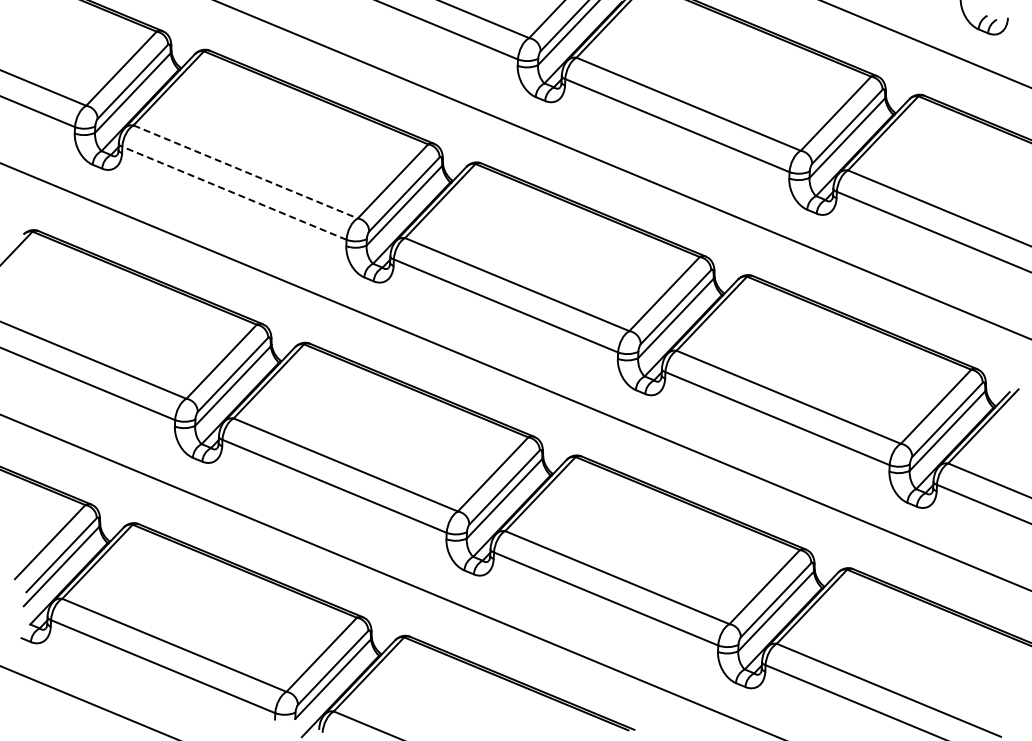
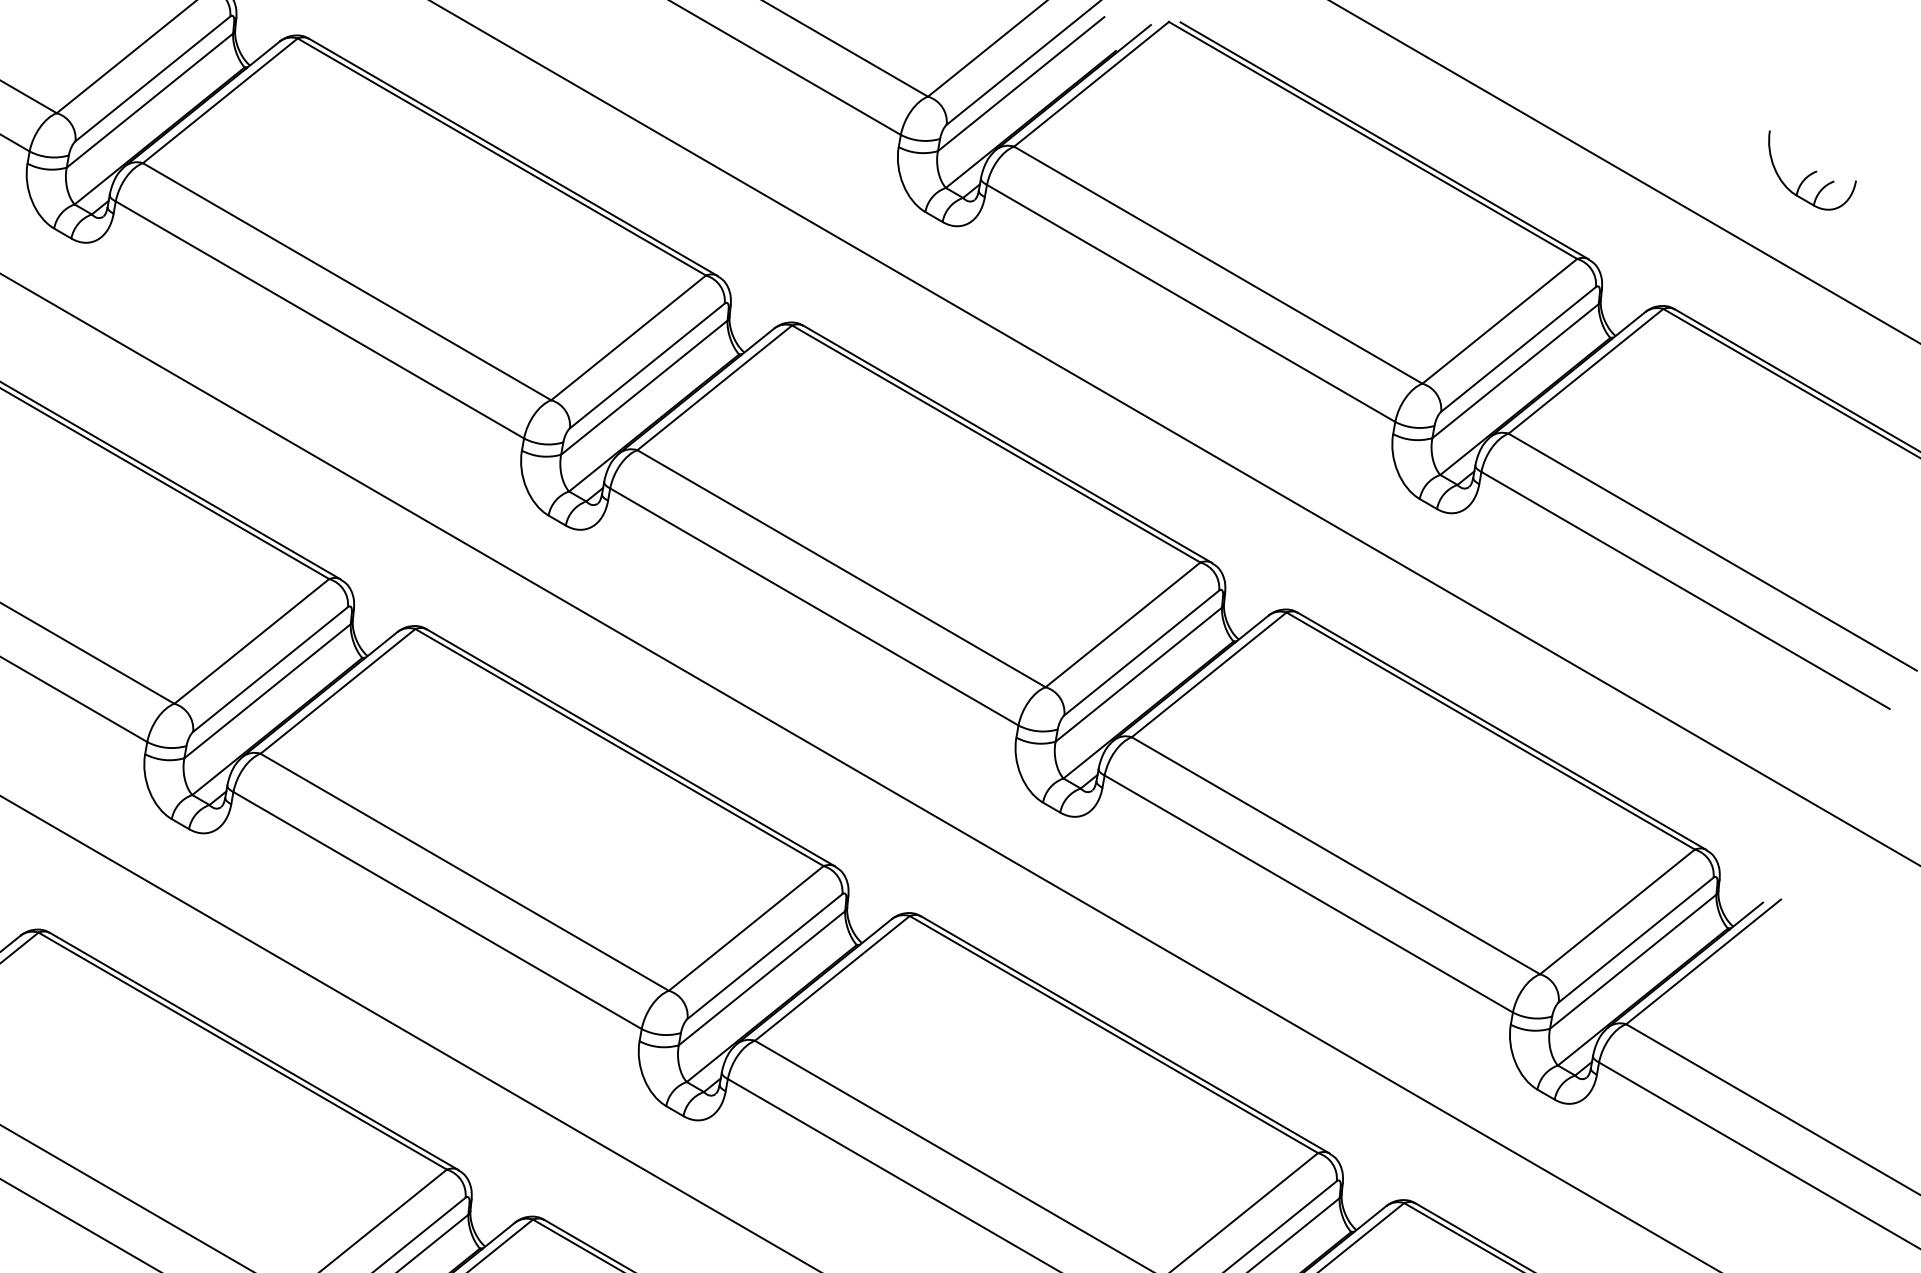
line: (246, 172) -> (348, 282), dashed -> solid
line: (233, 193) -> (318, 320), dashed -> solid

